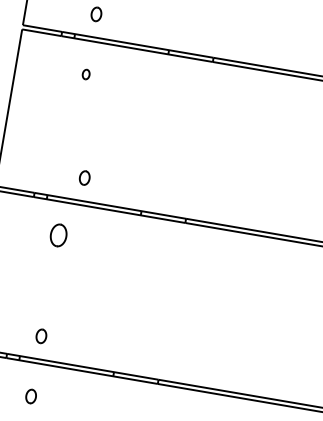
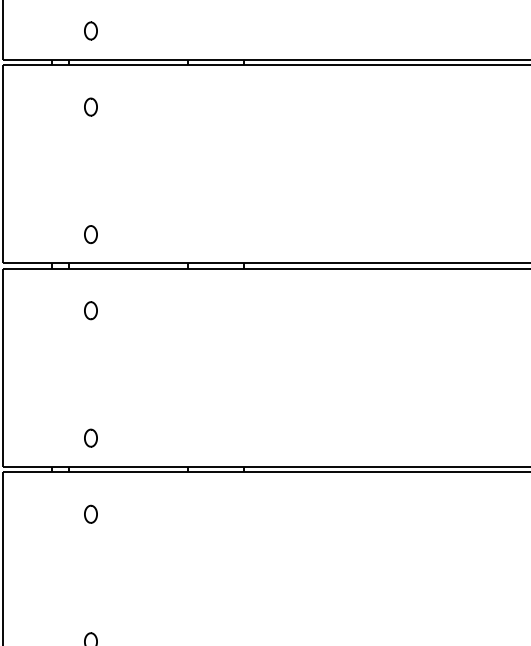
part: (85, 74) -> (90, 106), size x1.43
part: (84, 177) -> (90, 234), moved
part: (58, 235) -> (90, 310), size x0.62

